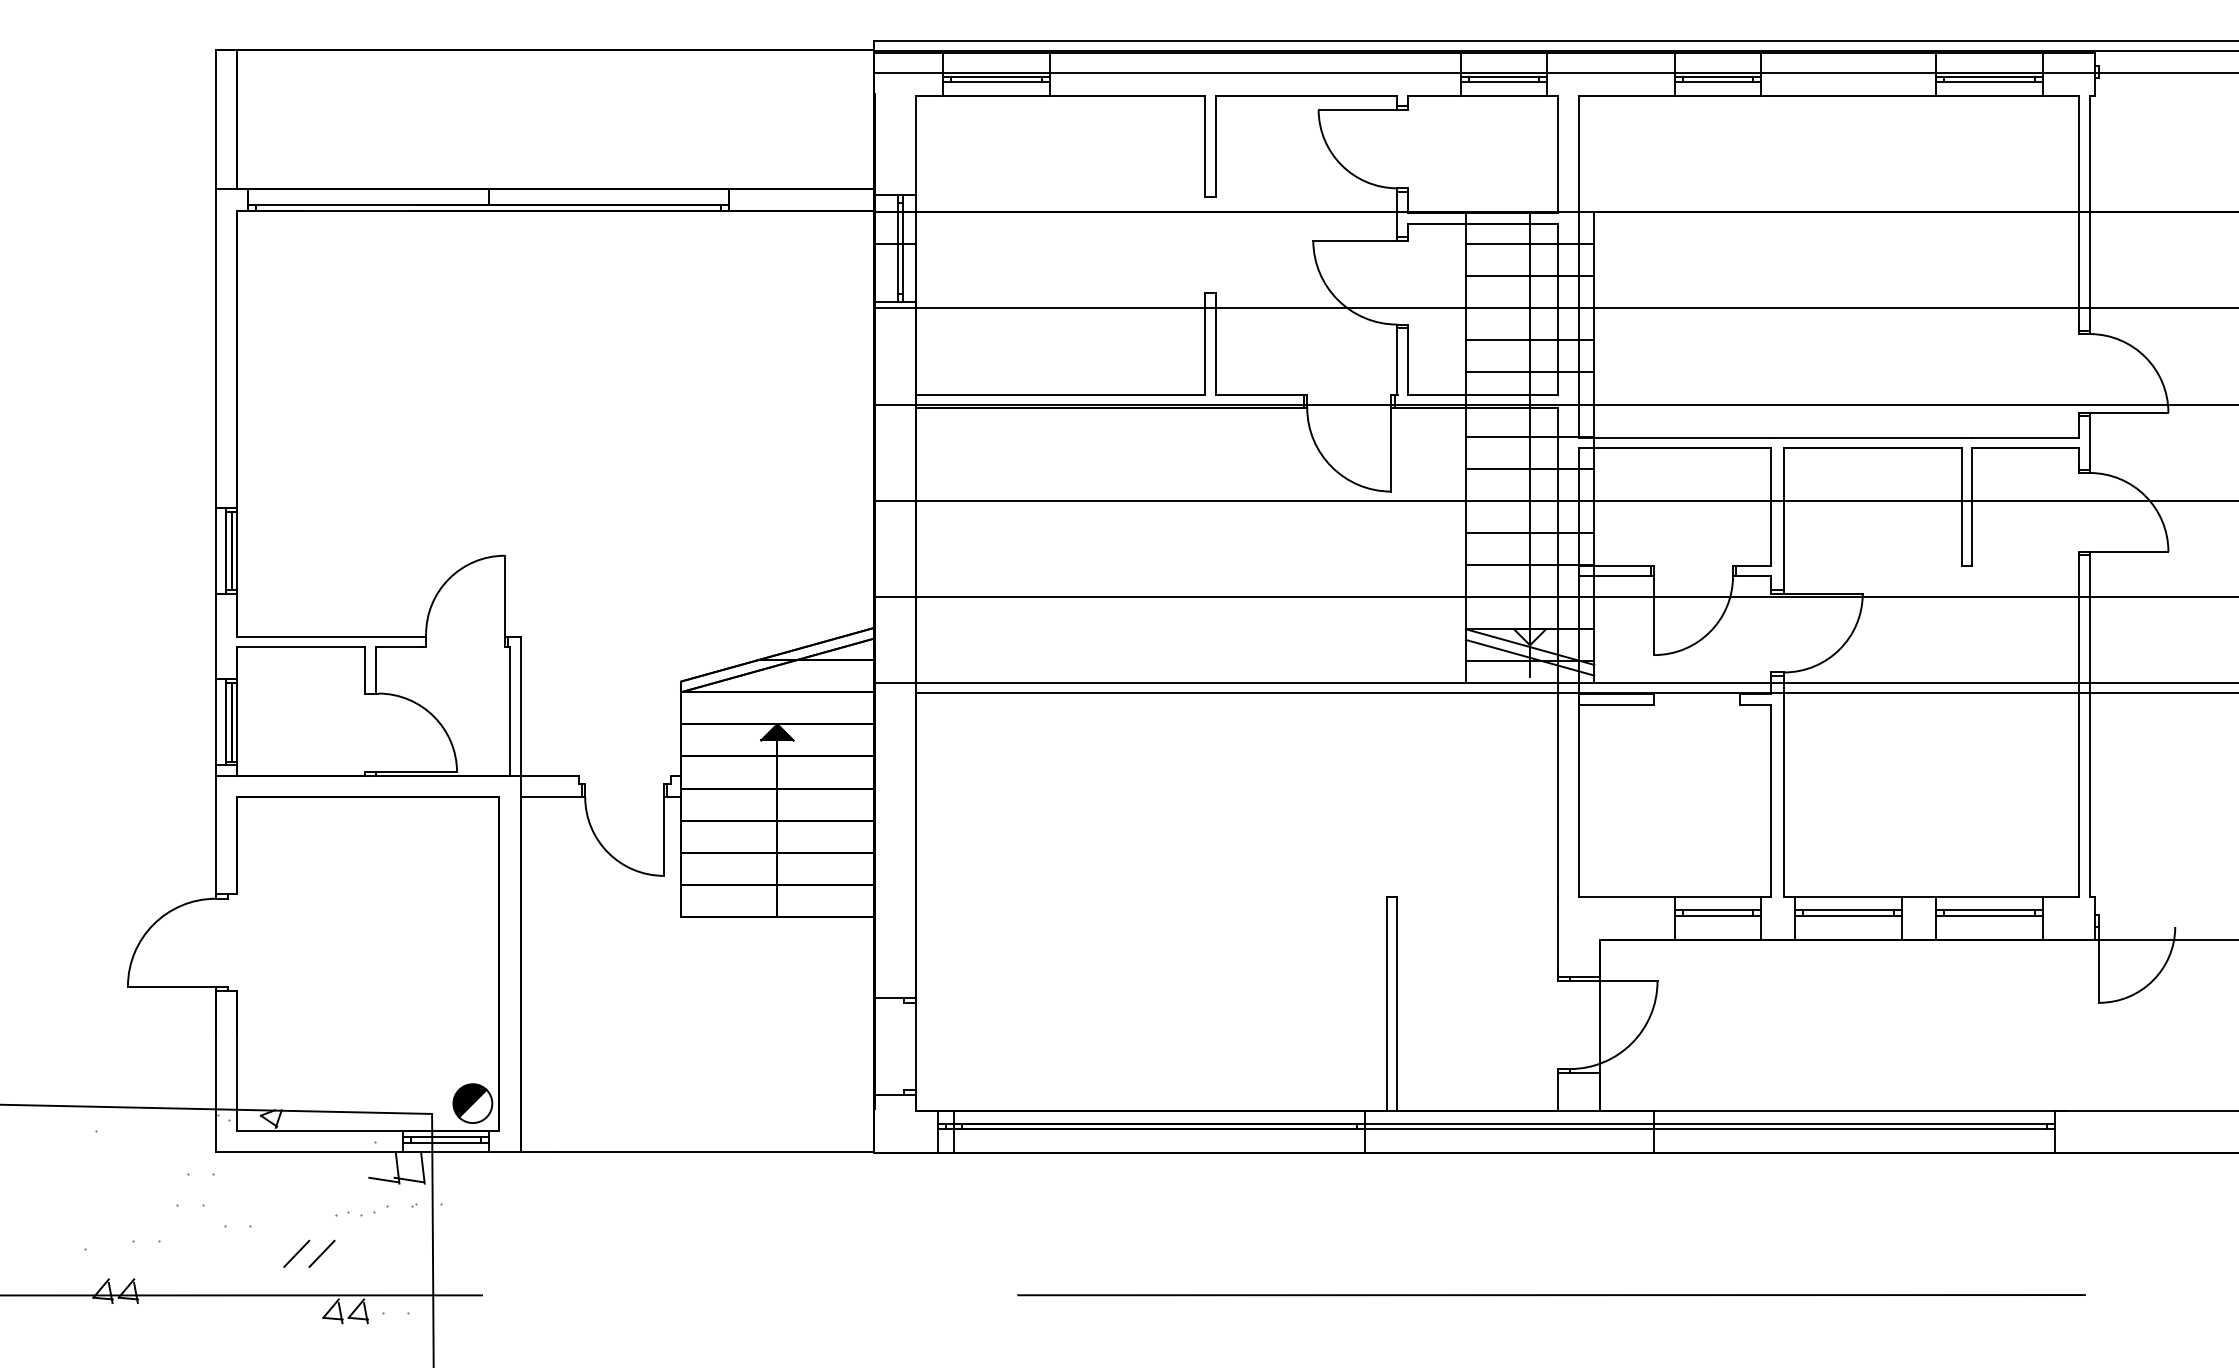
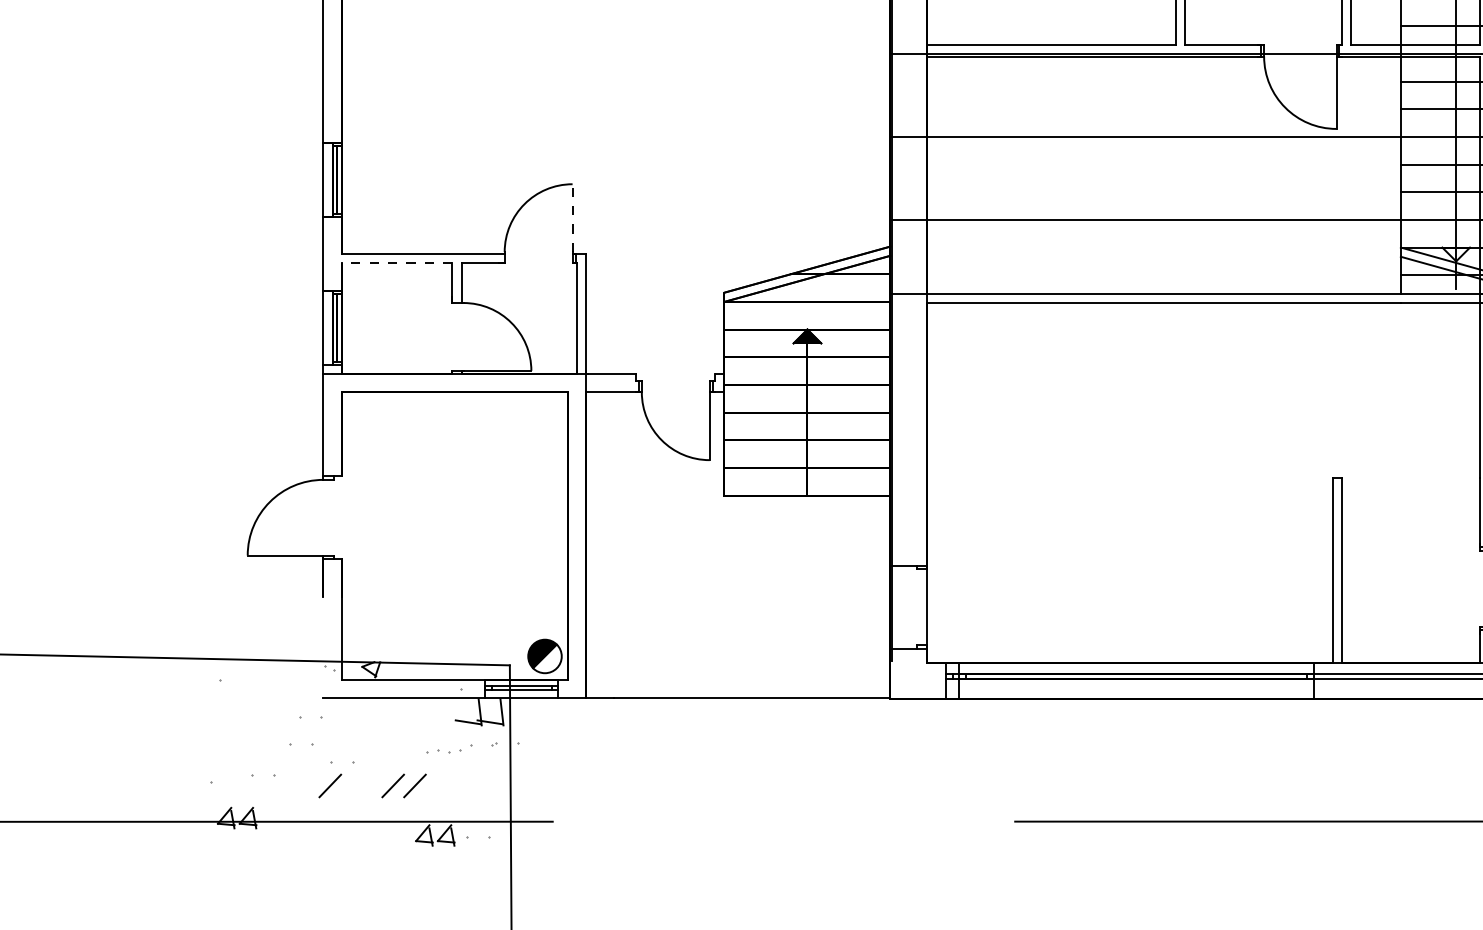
line: (504, 594) -> (572, 217), solid -> dashed
line: (300, 647) -> (396, 263), solid -> dashed
line: (215, 1093) -> (323, 647), removed
line: (223, 1253) -> (330, 785), added

